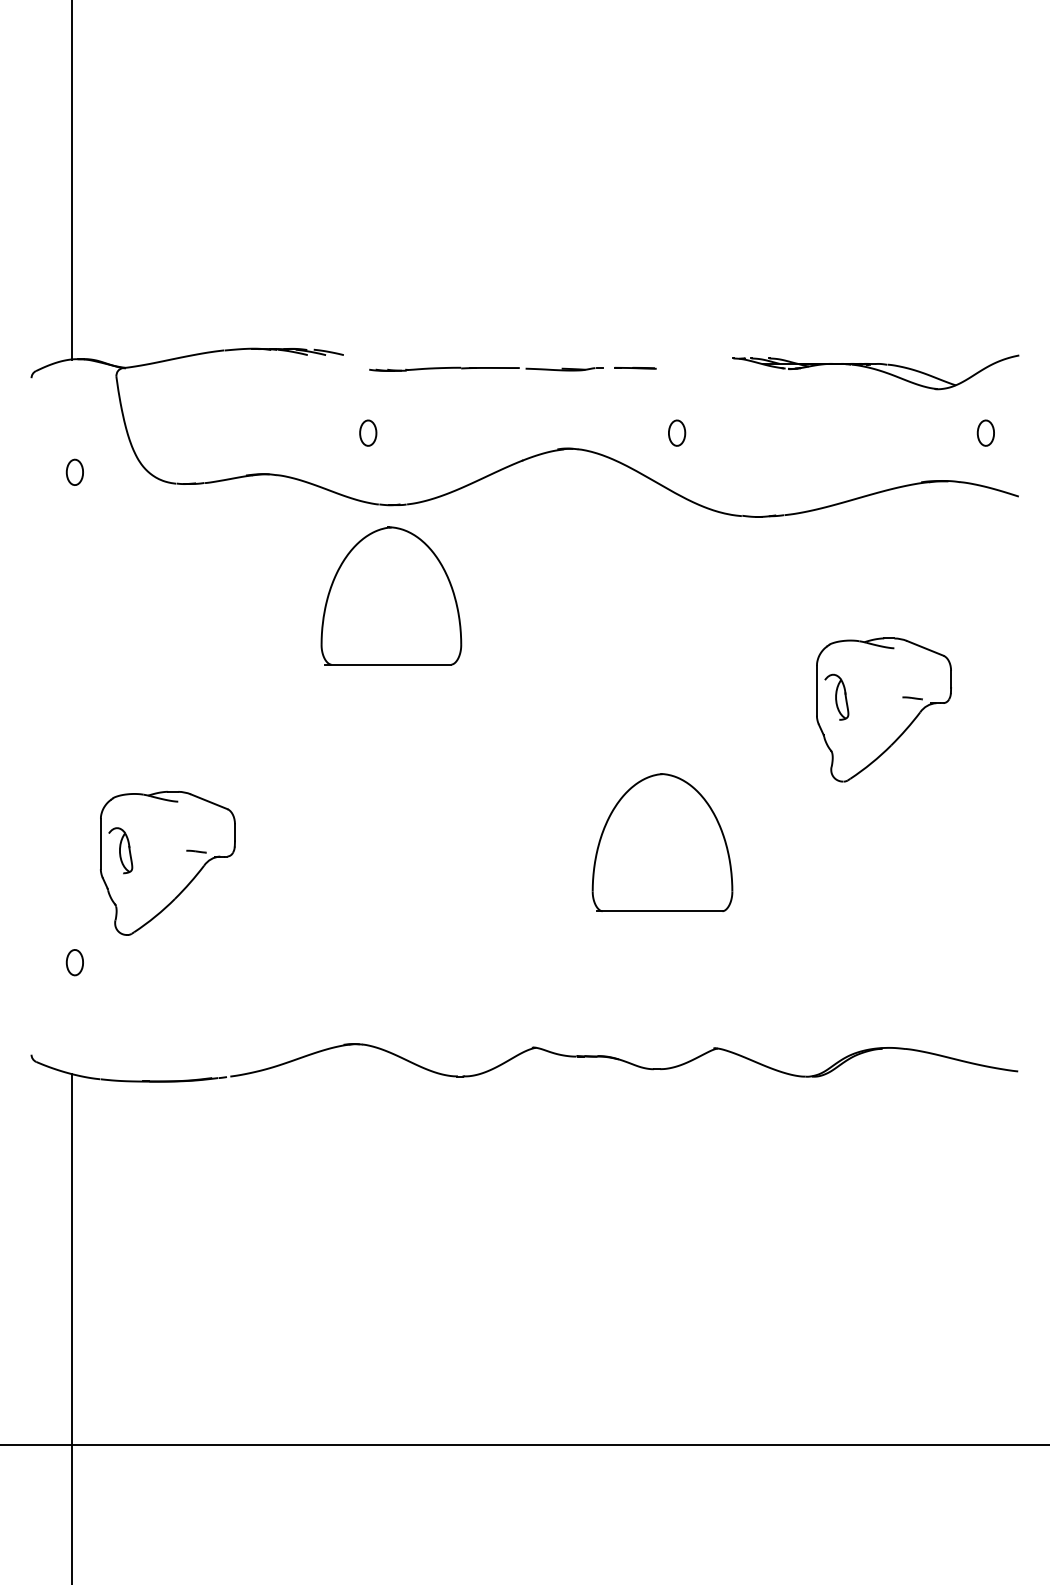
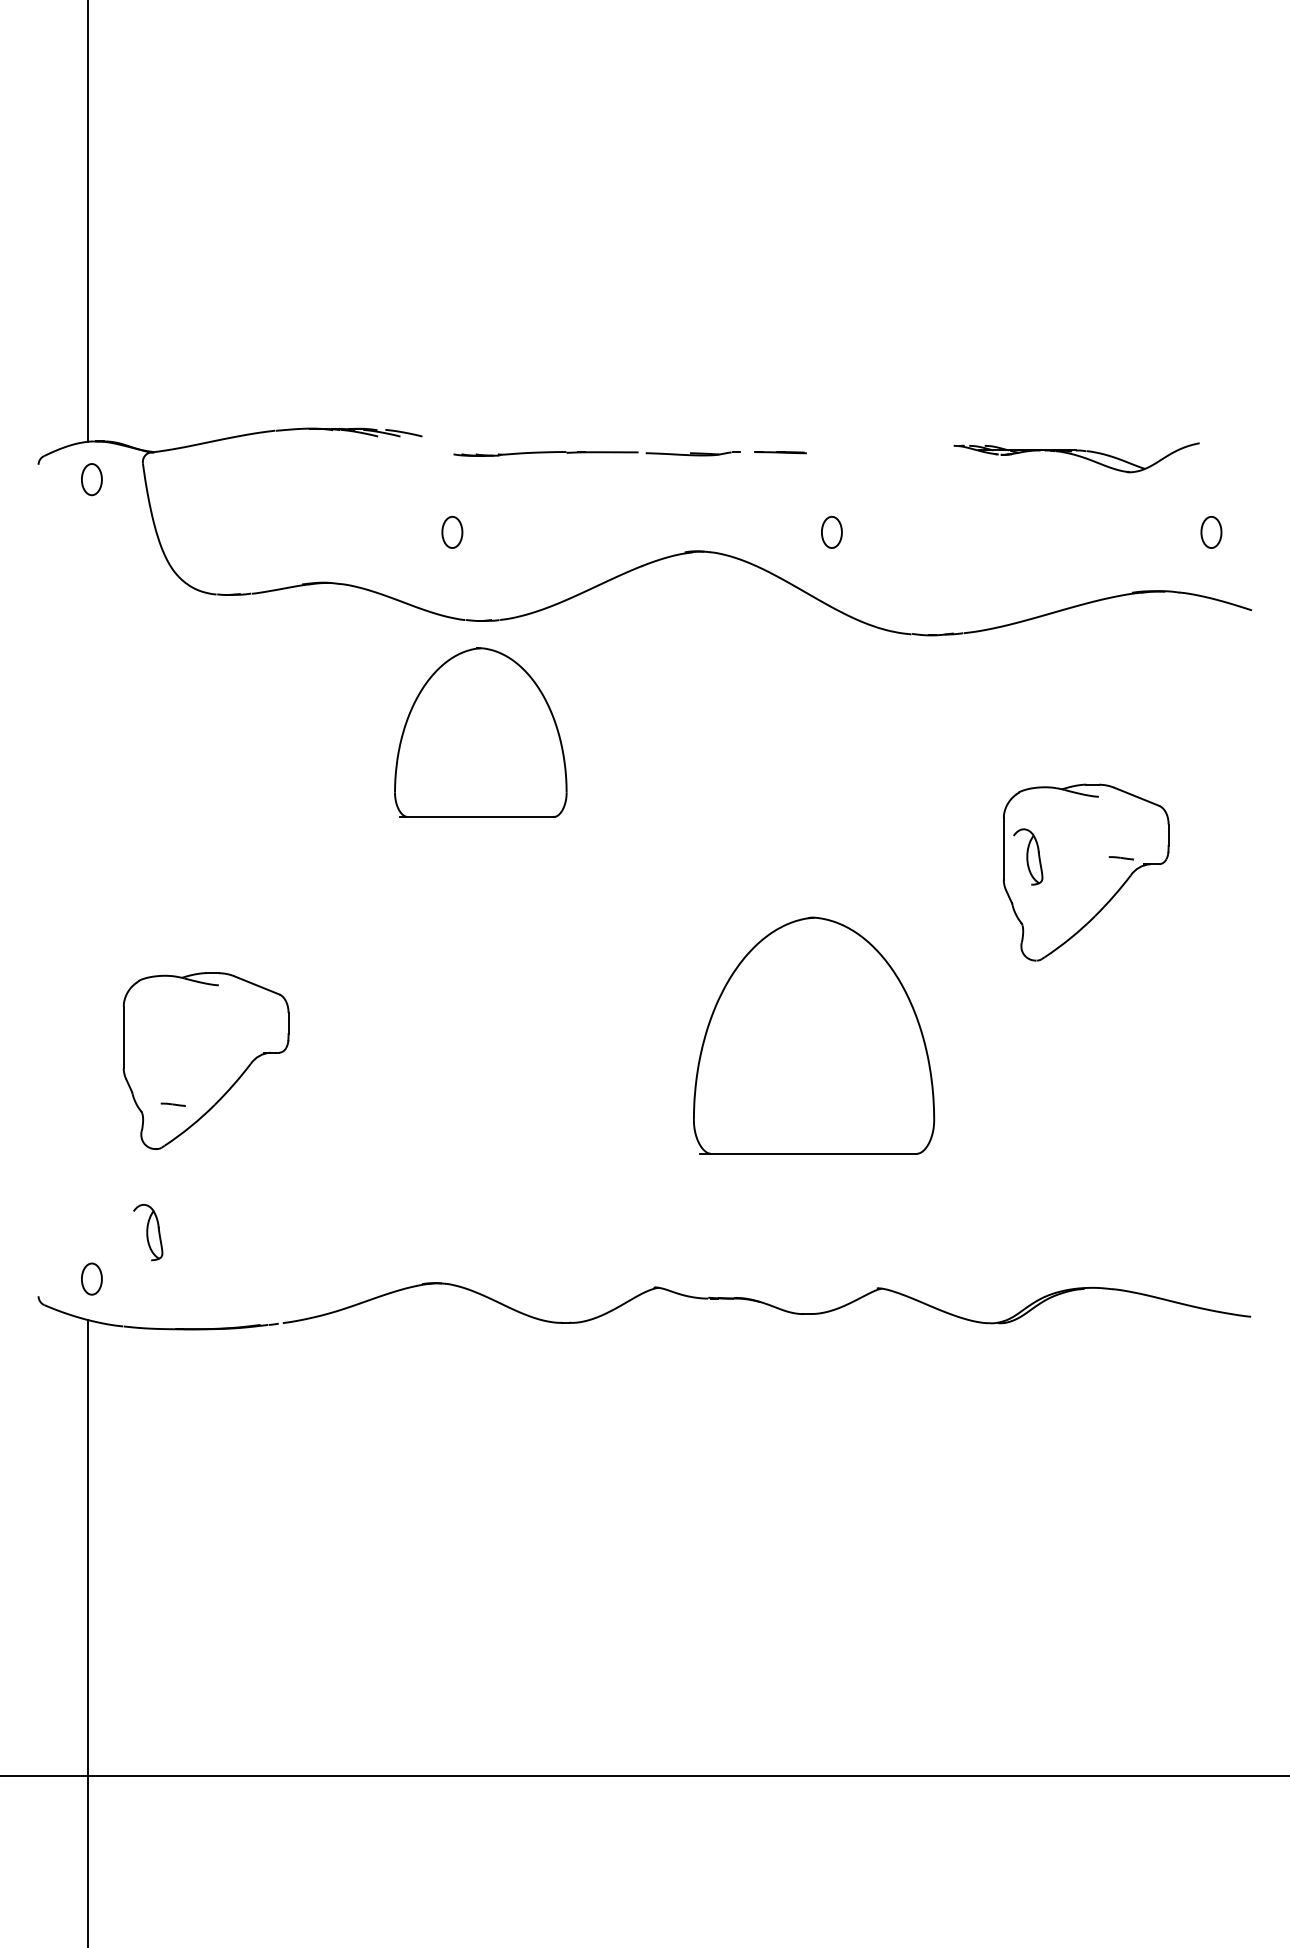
part: (876, 372) -> (1076, 457), size x0.7
part: (74, 472) -> (91, 479), moved
part: (662, 842) -> (813, 1035), size x1.4
part: (120, 850) -> (148, 1232), moved
line: (195, 851) -> (172, 1104), moved
part: (74, 962) -> (91, 1278), moved

